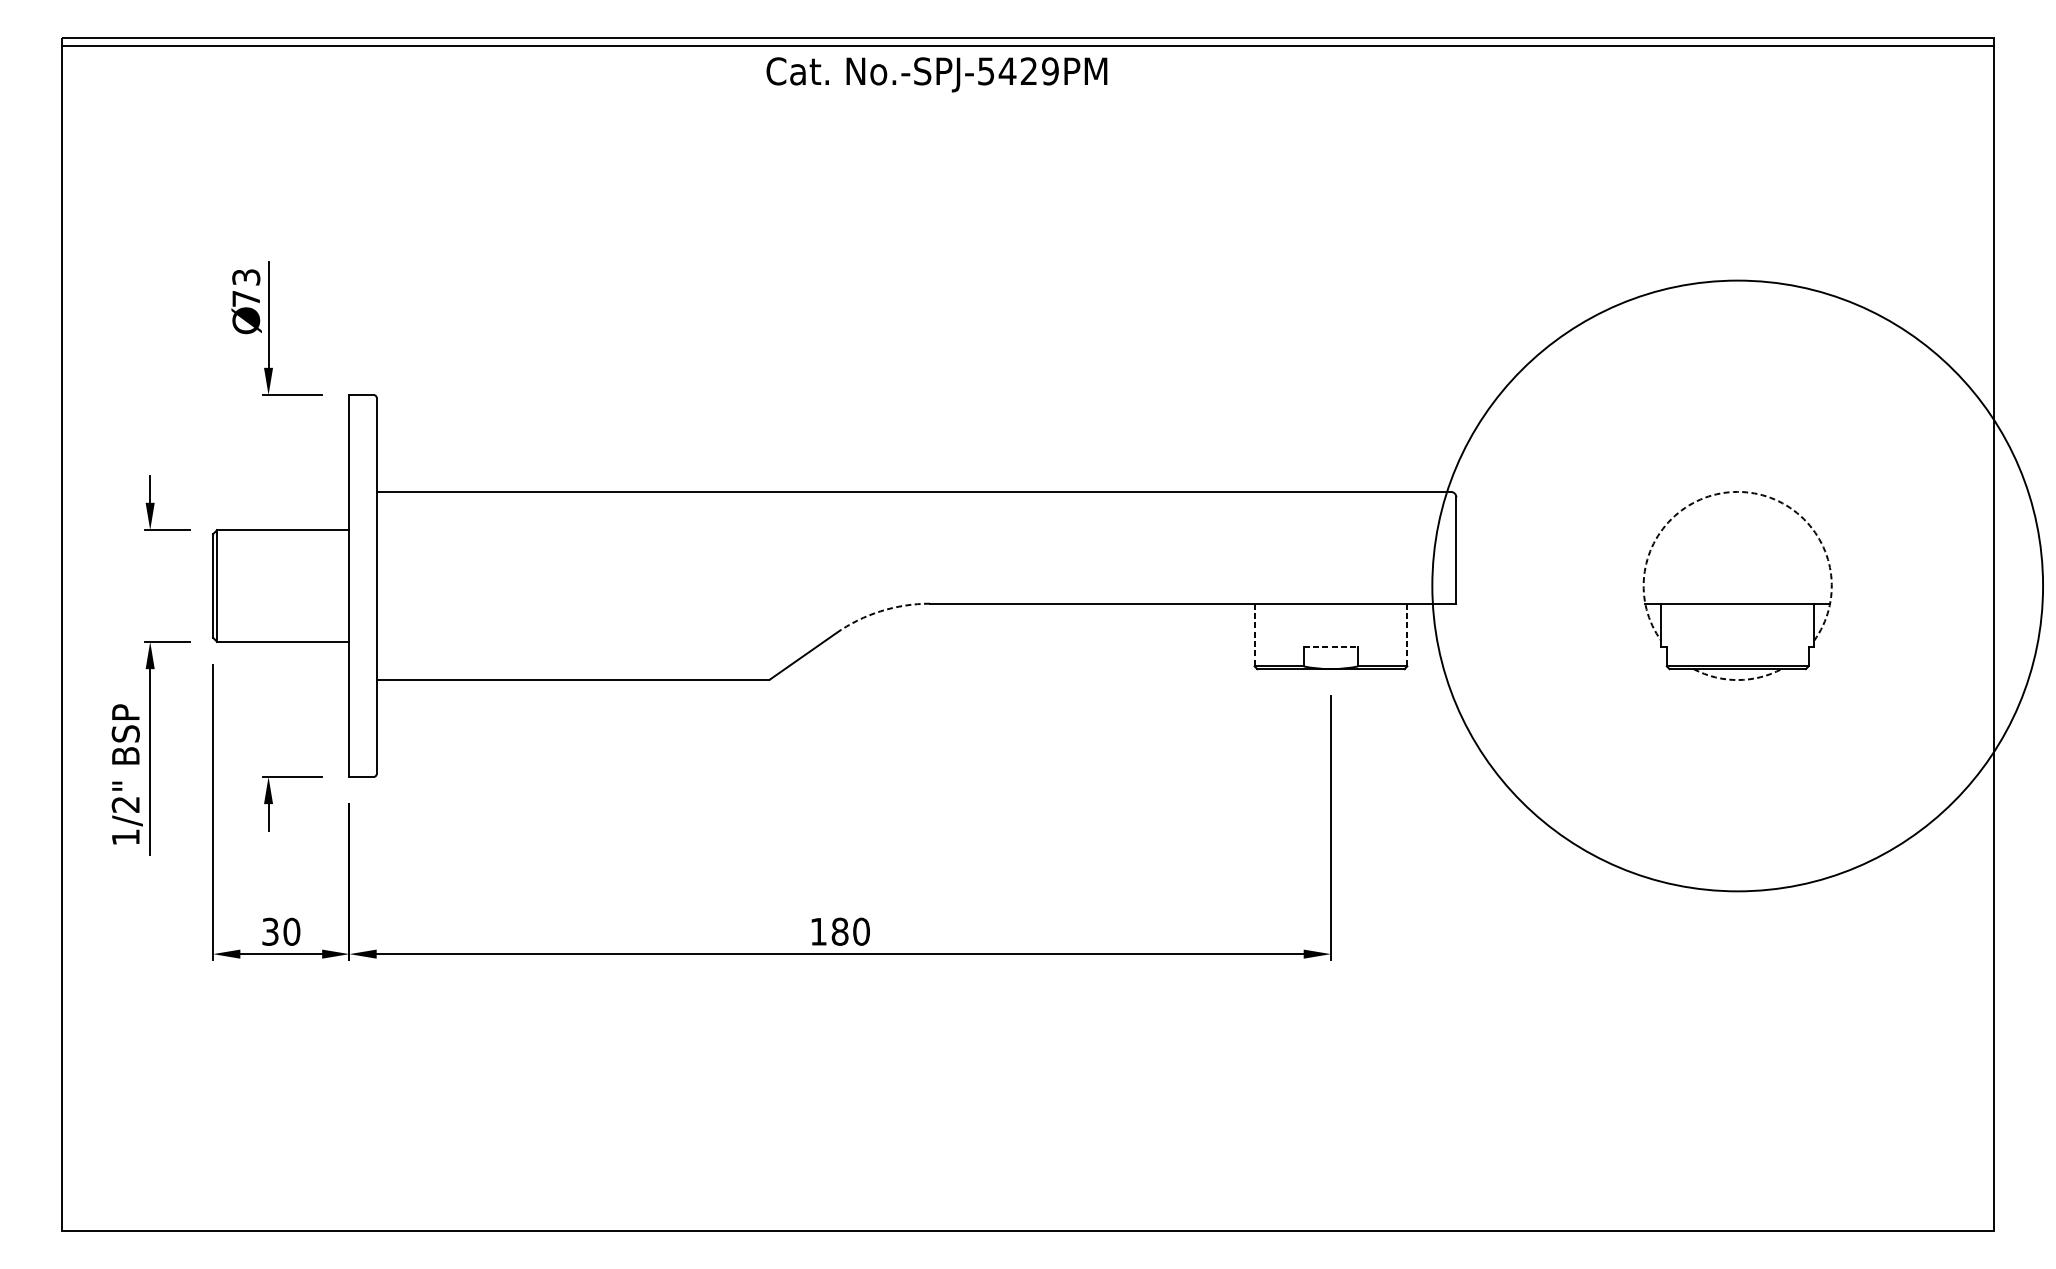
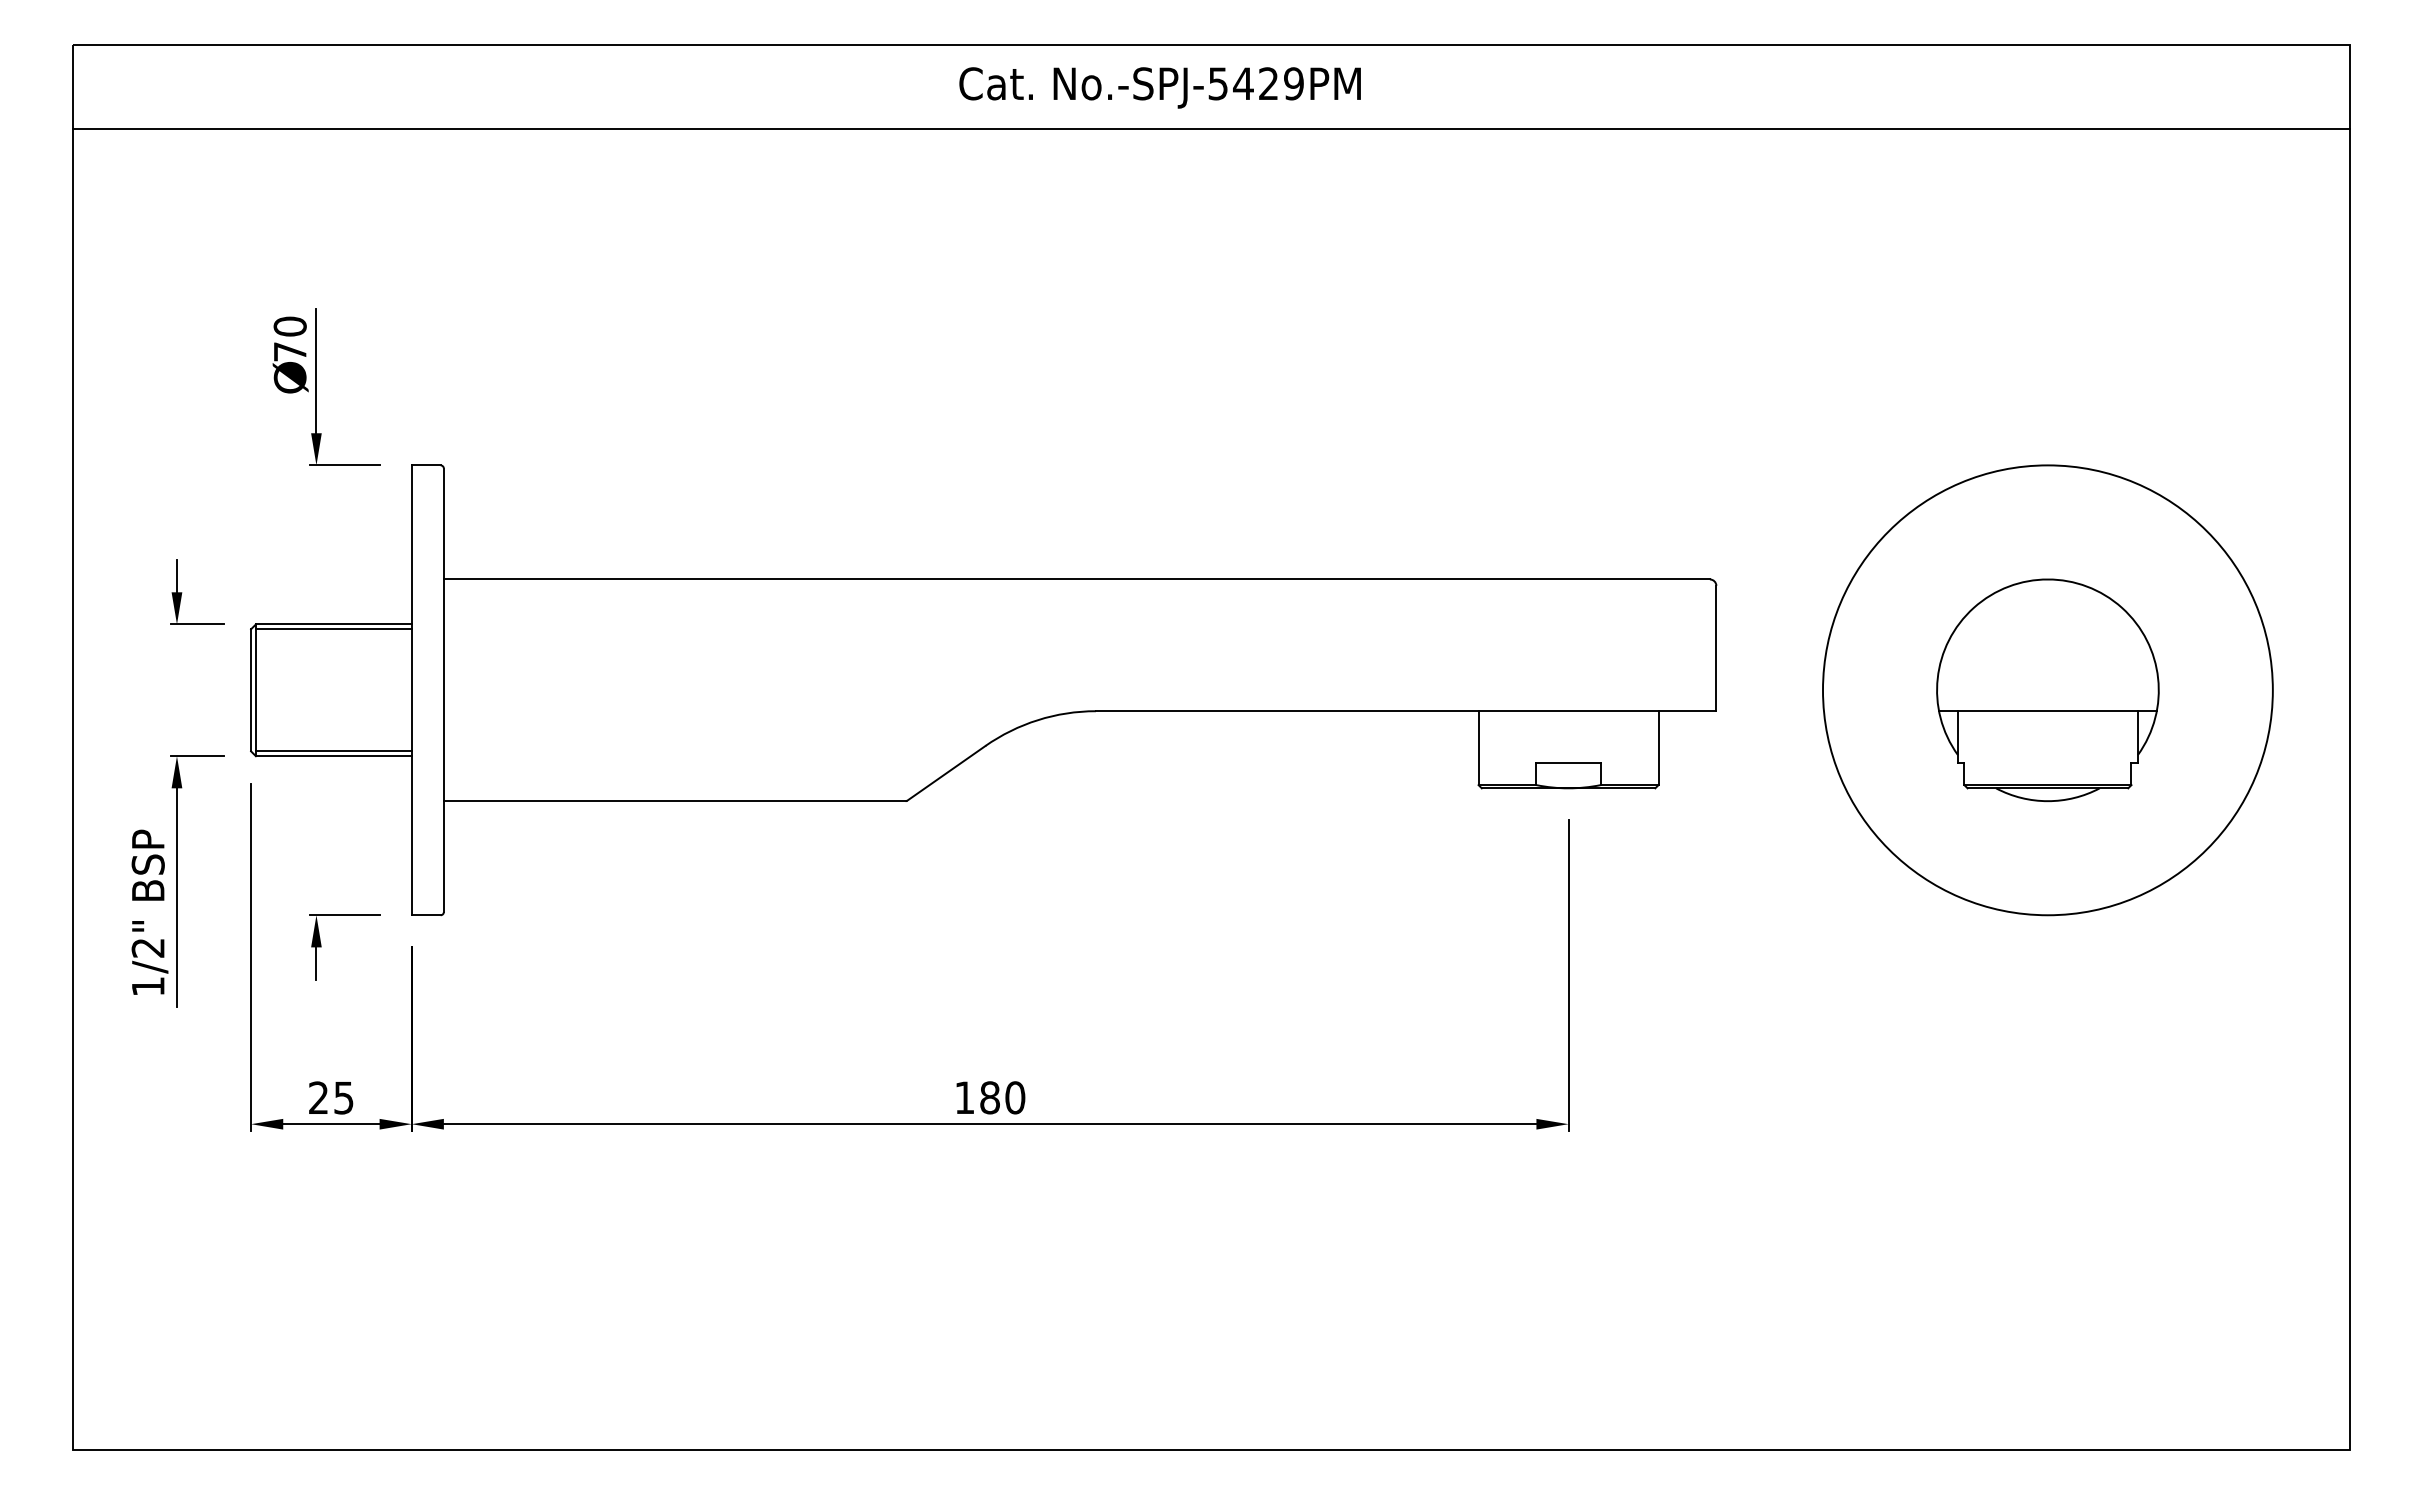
line: (1028, 46) -> (1211, 129), moved
text: (936, 74) -> (1159, 87), moved
text: (245, 277) -> (289, 326), 73 -> 70
arc: (1737, 491) -> (2047, 579), dashed -> solid
line: (283, 534) -> (333, 629), added
circle: (1737, 586) -> (2047, 690), size x0.62
arc: (880, 611) -> (1037, 720), dashed -> solid
line: (1254, 635) -> (1478, 748), dashed -> solid
line: (1407, 635) -> (1658, 748), dashed -> solid
line: (283, 637) -> (333, 751), added
line: (1331, 647) -> (1569, 762), dashed -> solid
arc: (1737, 680) -> (2047, 801), dashed -> solid
text: (281, 931) -> (331, 1097), 30 -> 25

